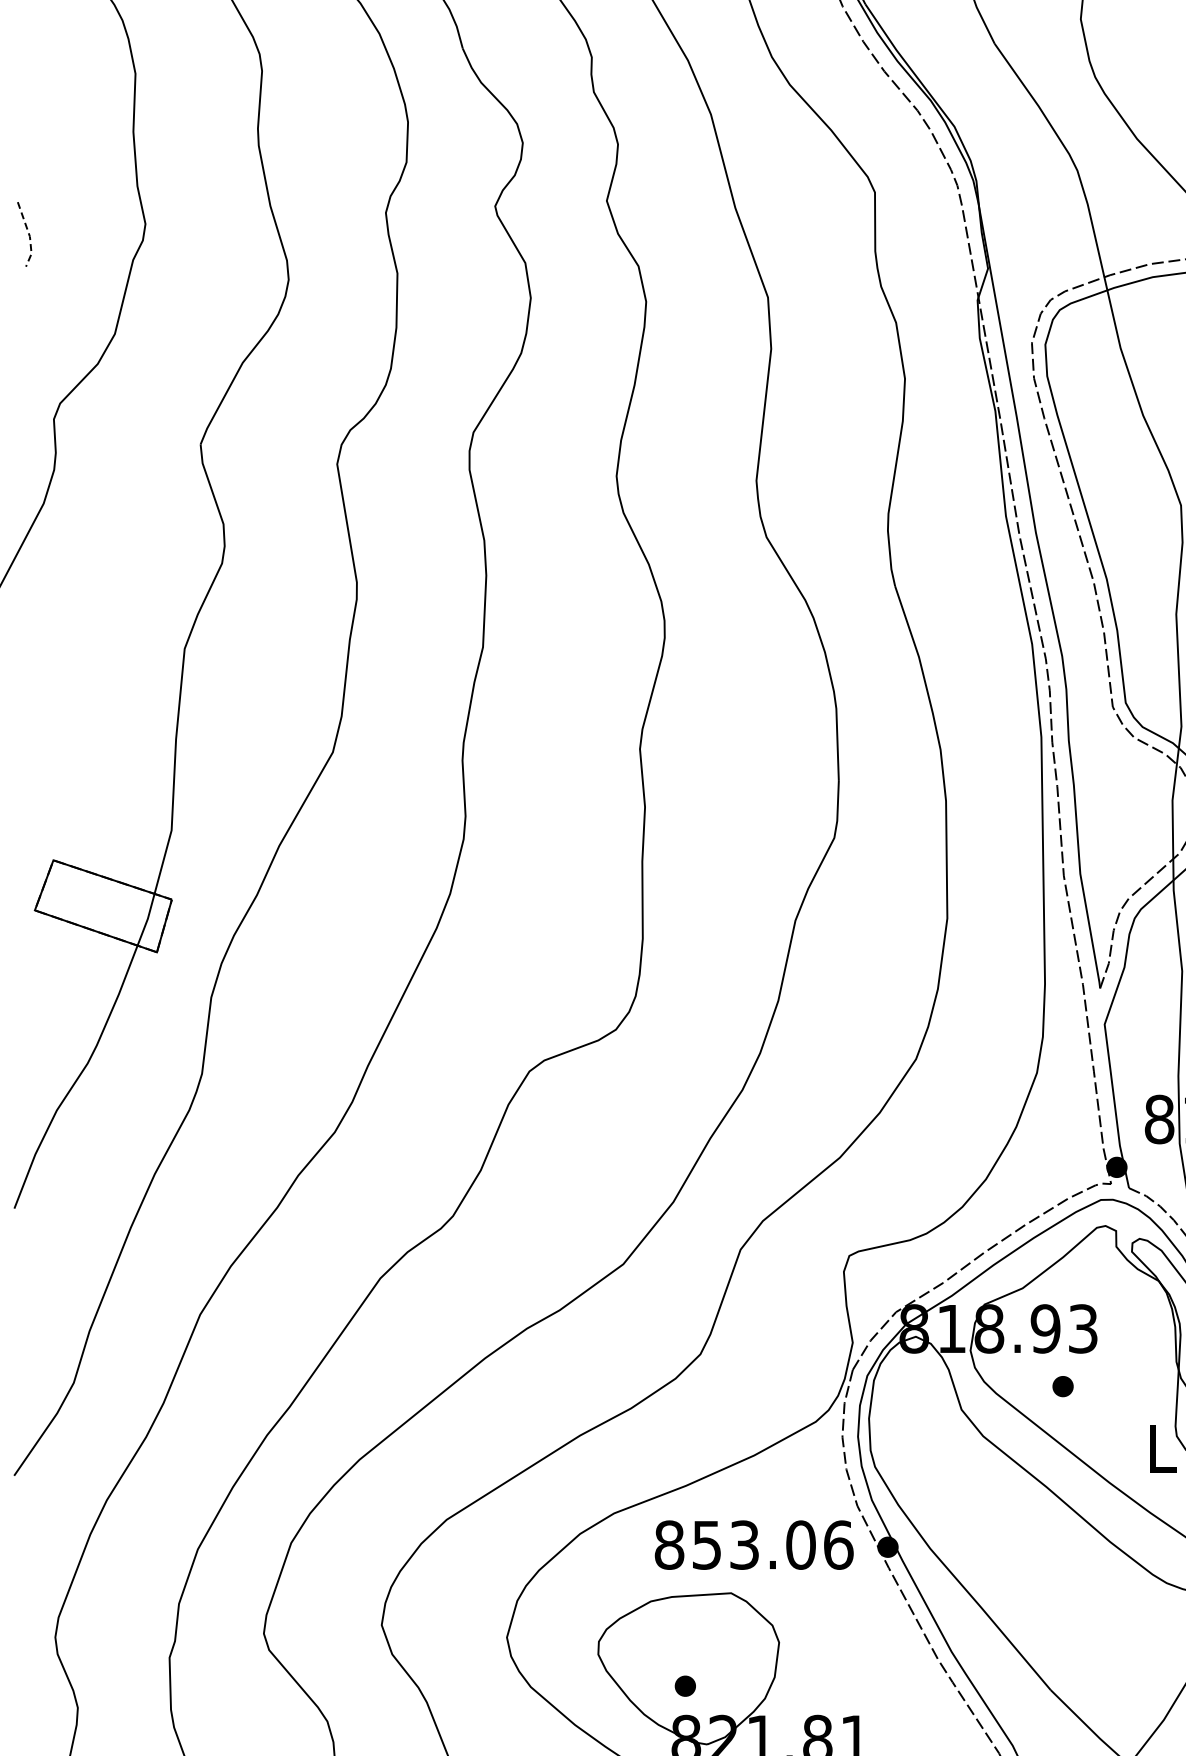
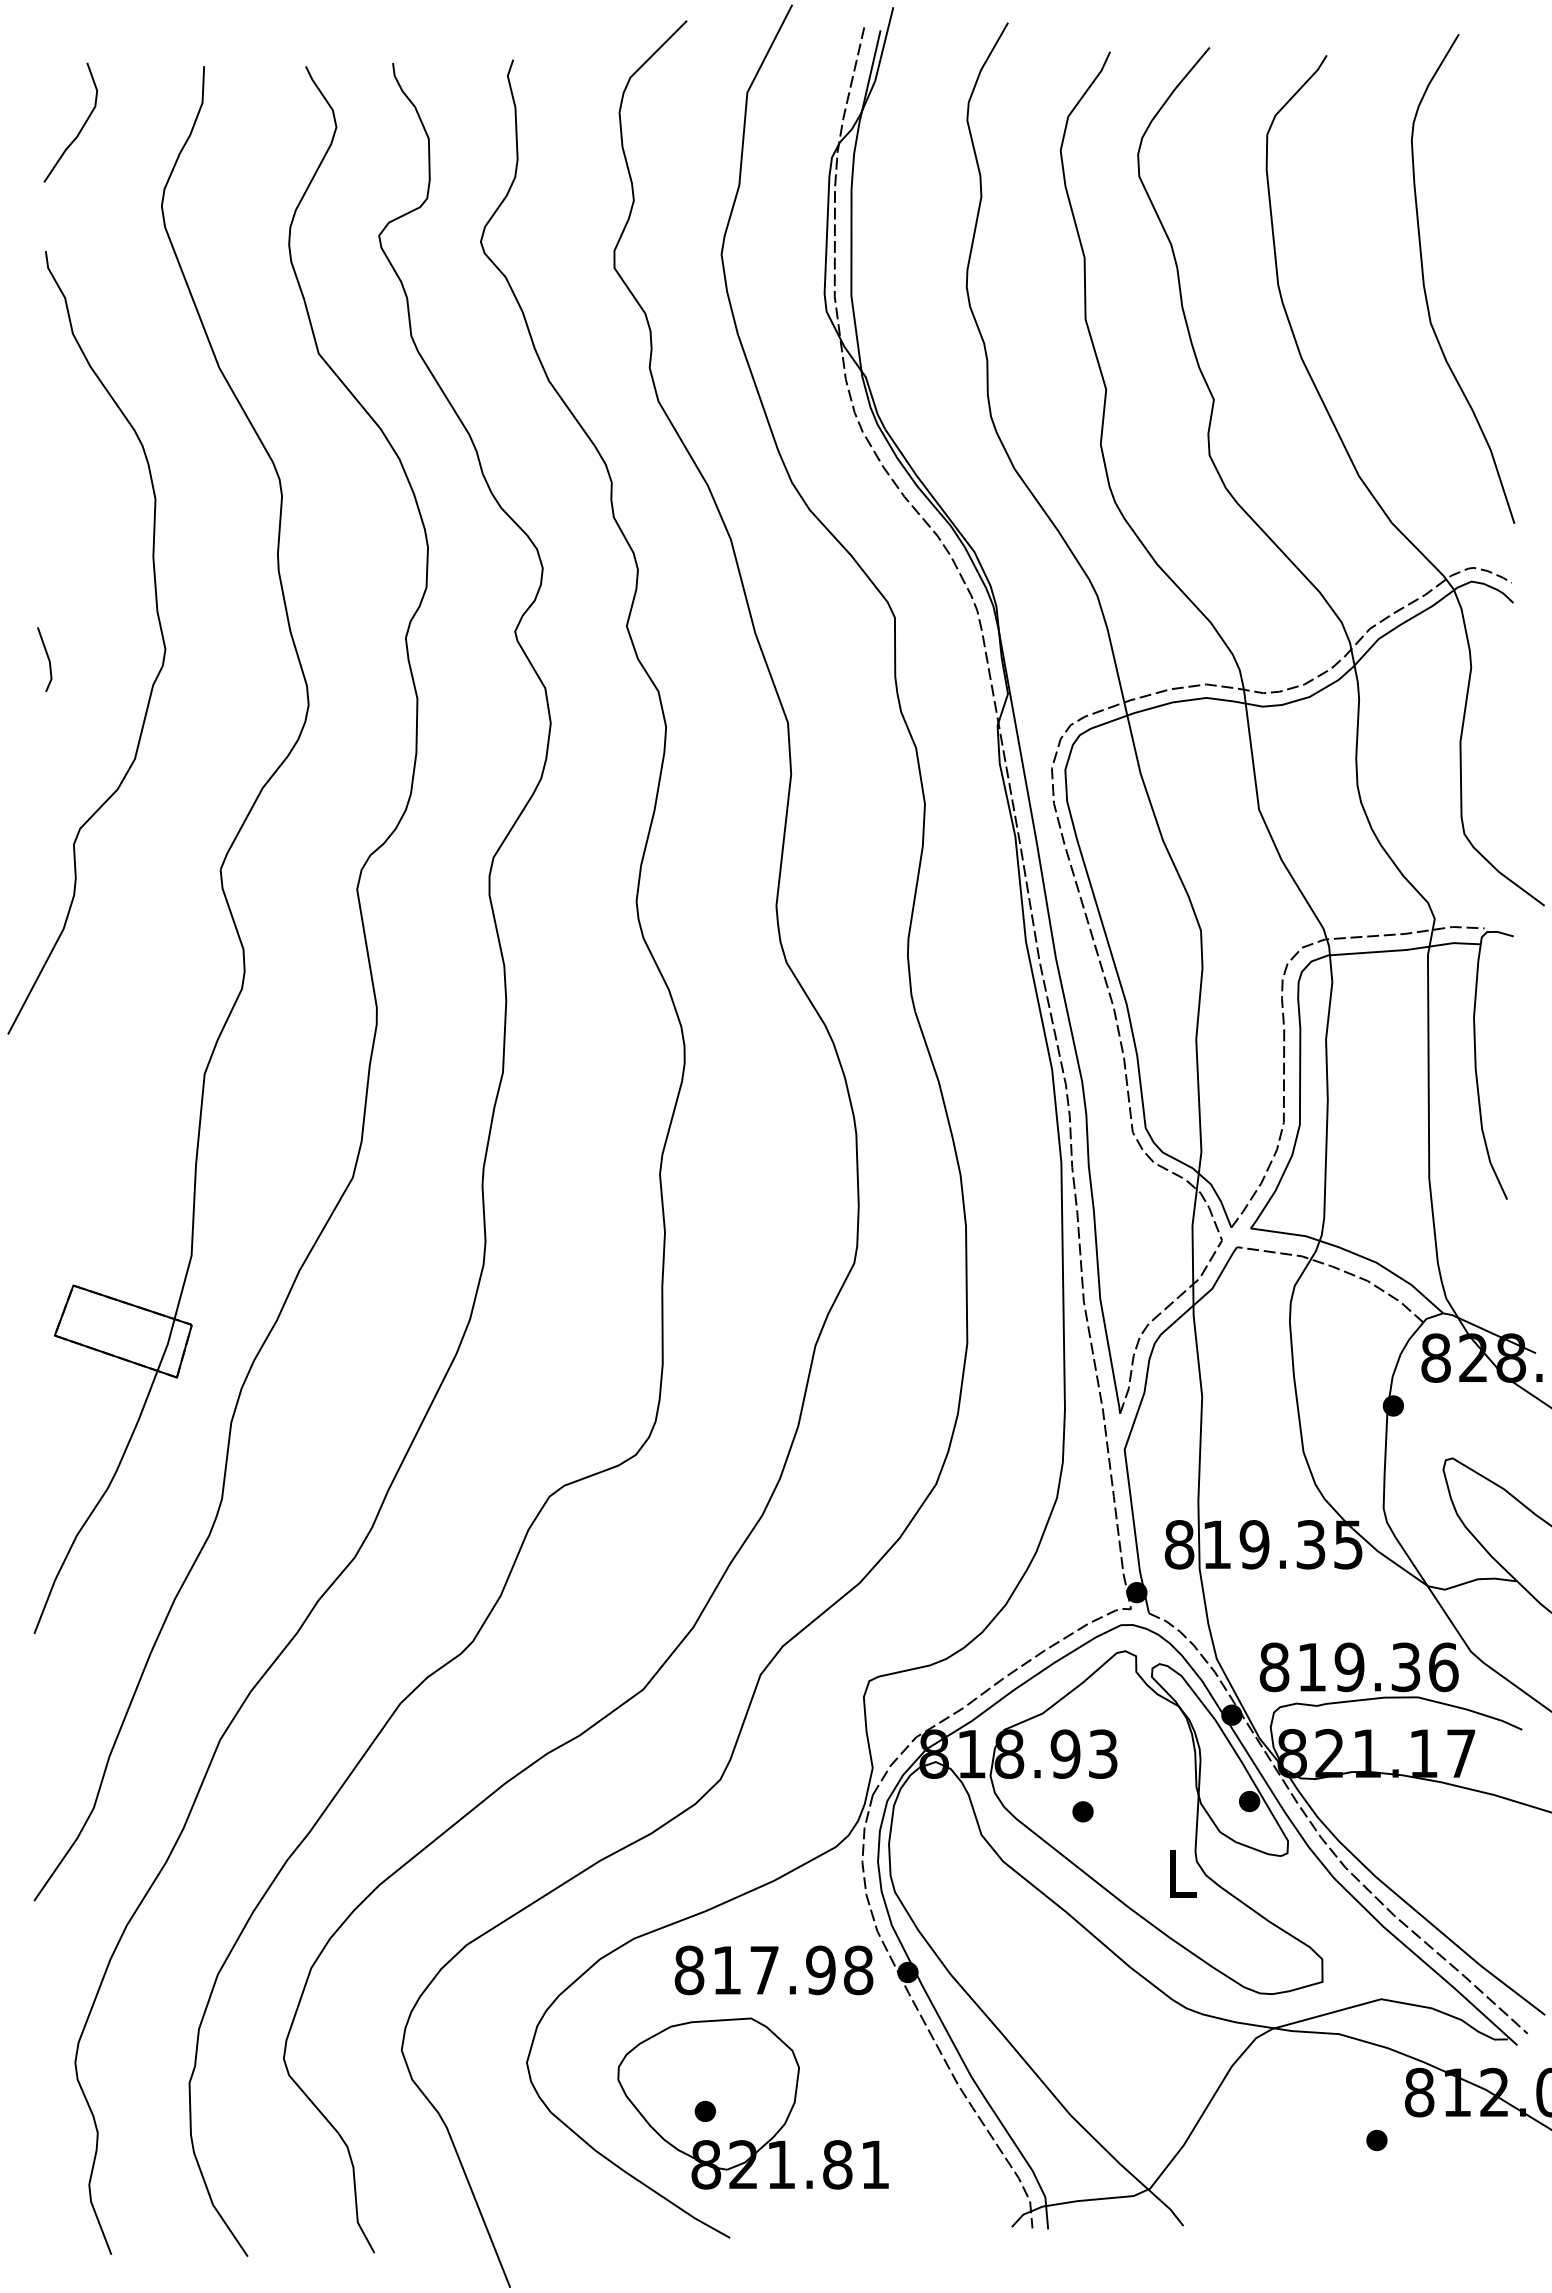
line: (29, 235) -> (49, 660), dashed -> solid
text: (773, 1545) -> (793, 1970), 853.06 -> 817.98

